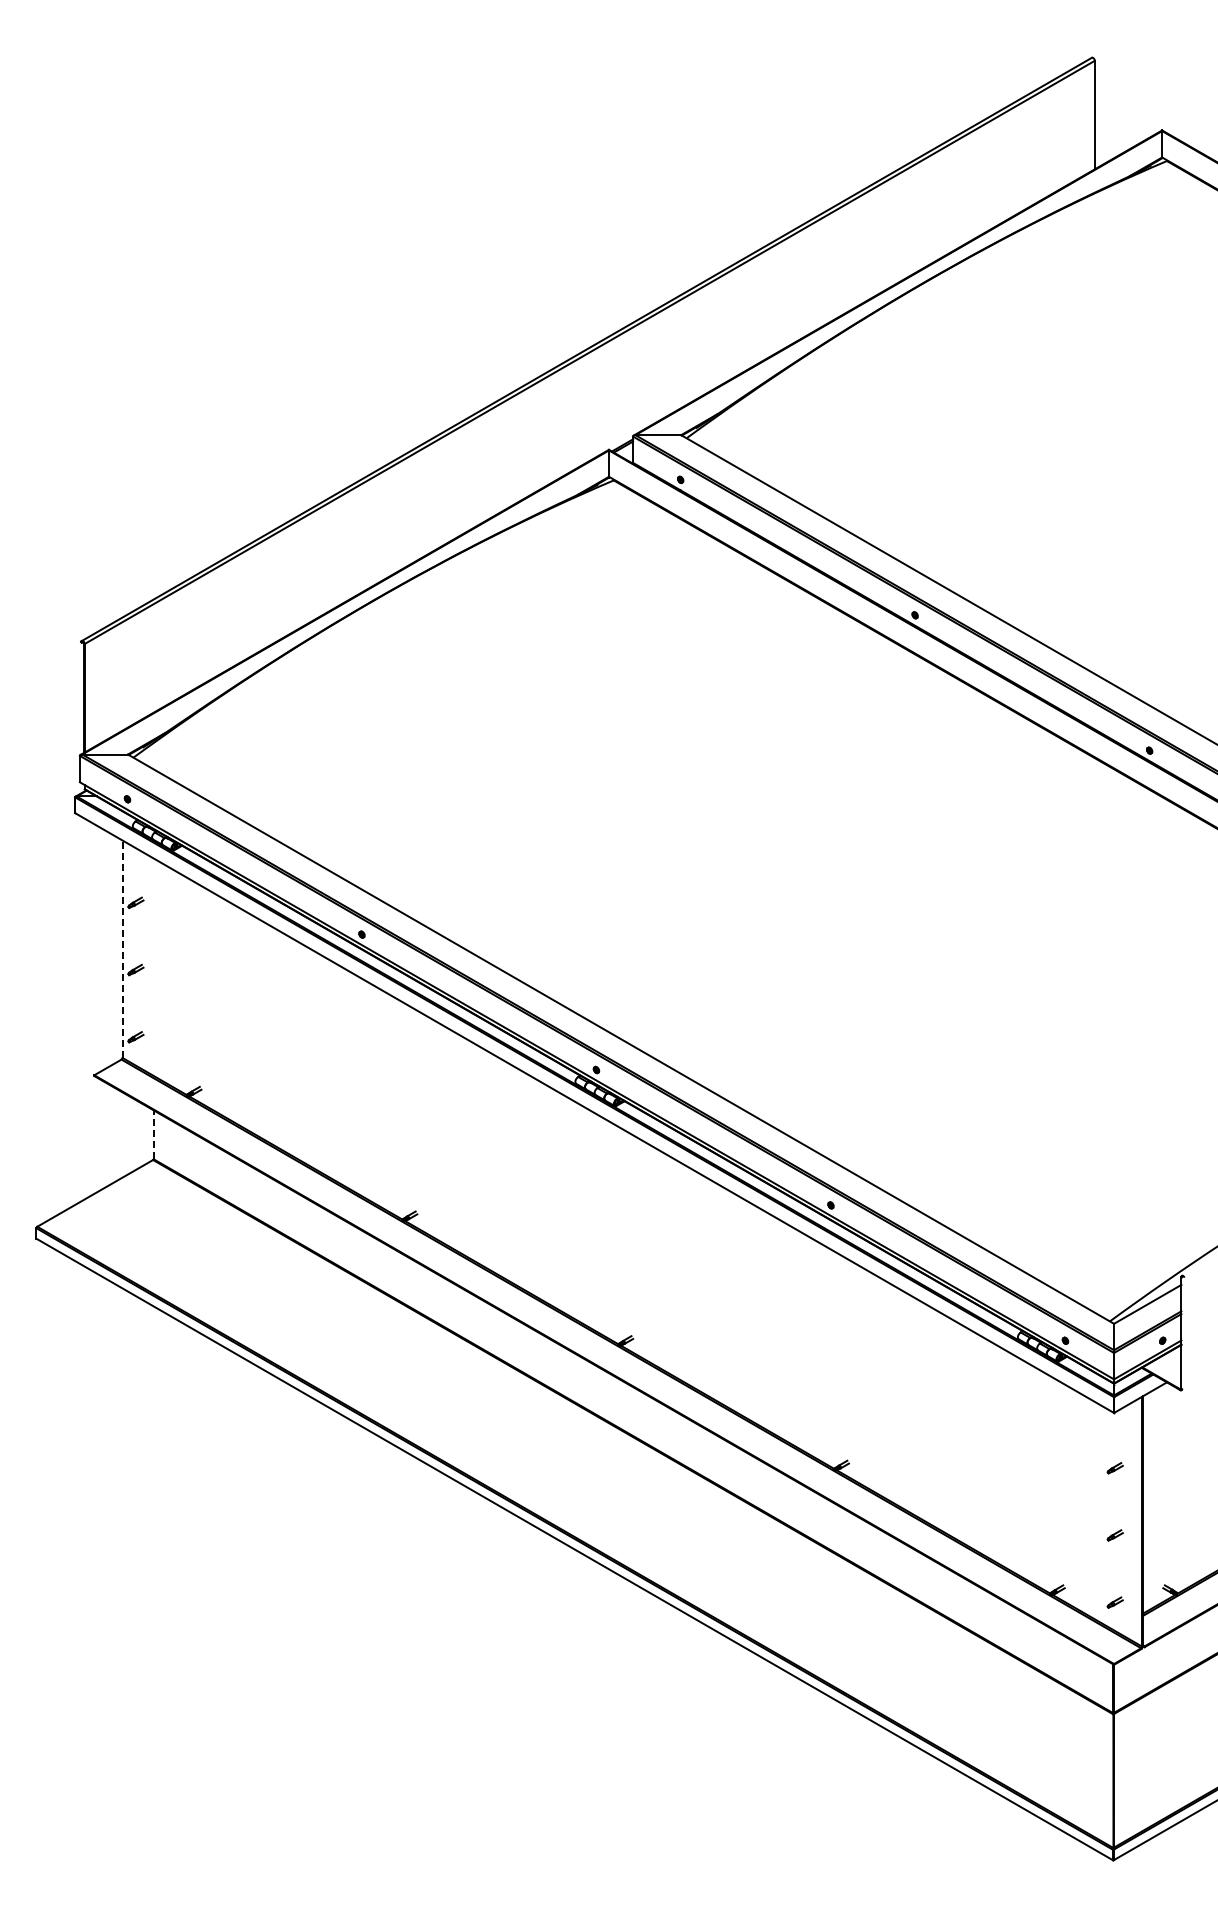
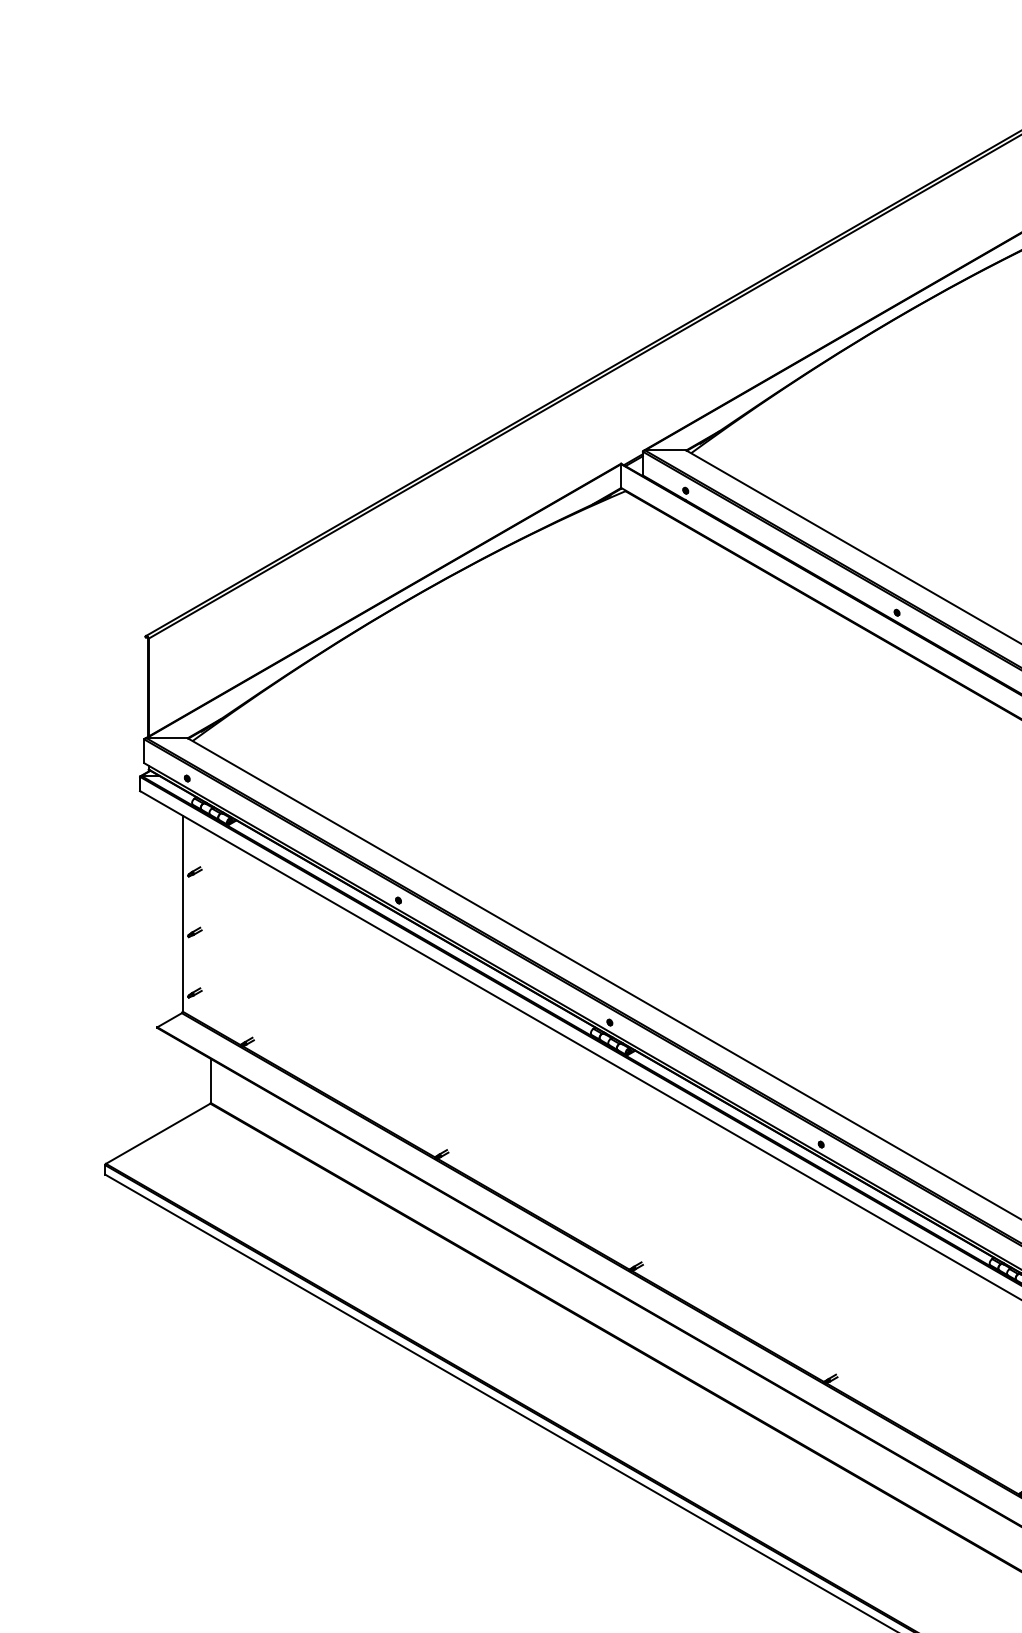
line: (122, 949) -> (182, 913), dashed -> solid
line: (153, 1134) -> (210, 1080), dashed -> solid

